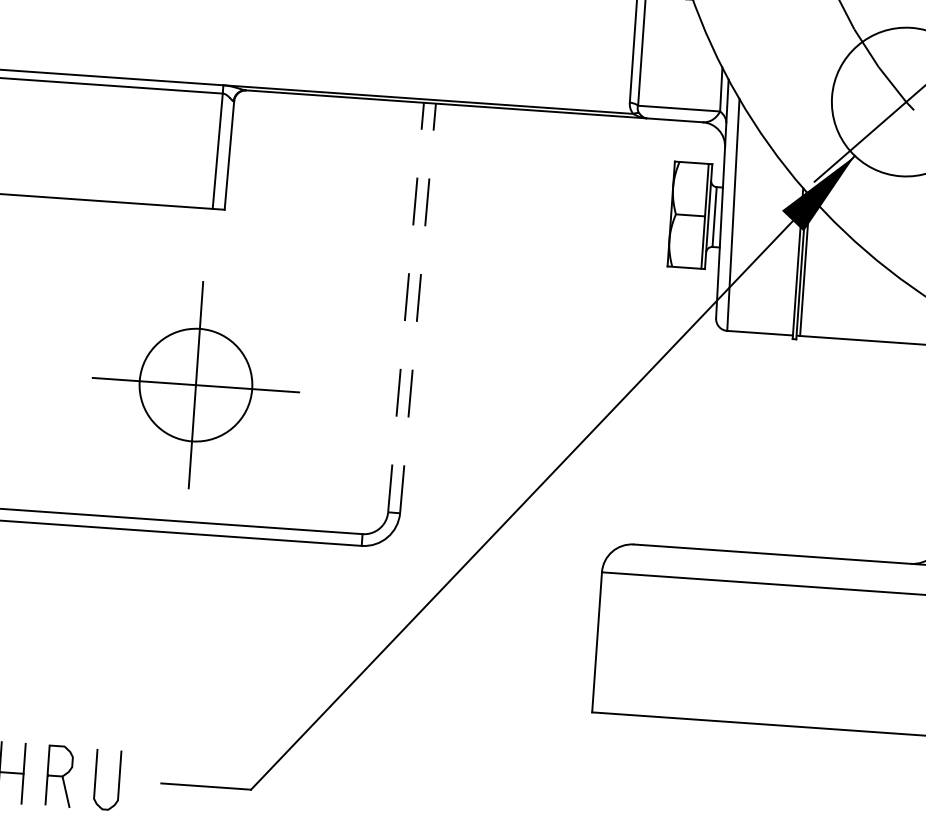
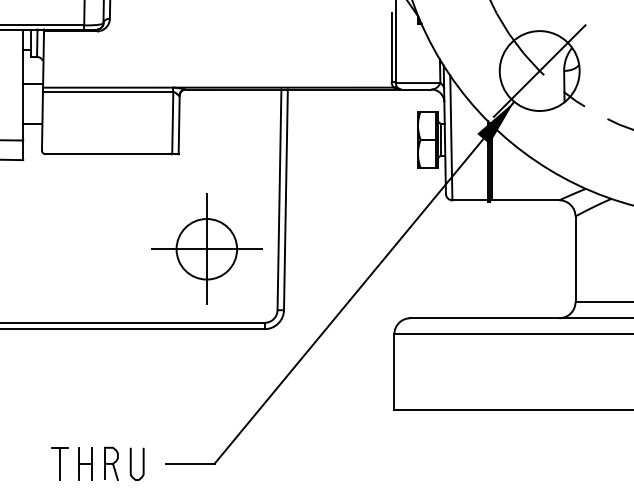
line: (406, 306) -> (279, 199), dashed -> solid
line: (417, 307) -> (285, 199), dashed -> solid
part: (195, 383) -> (206, 248), moved

